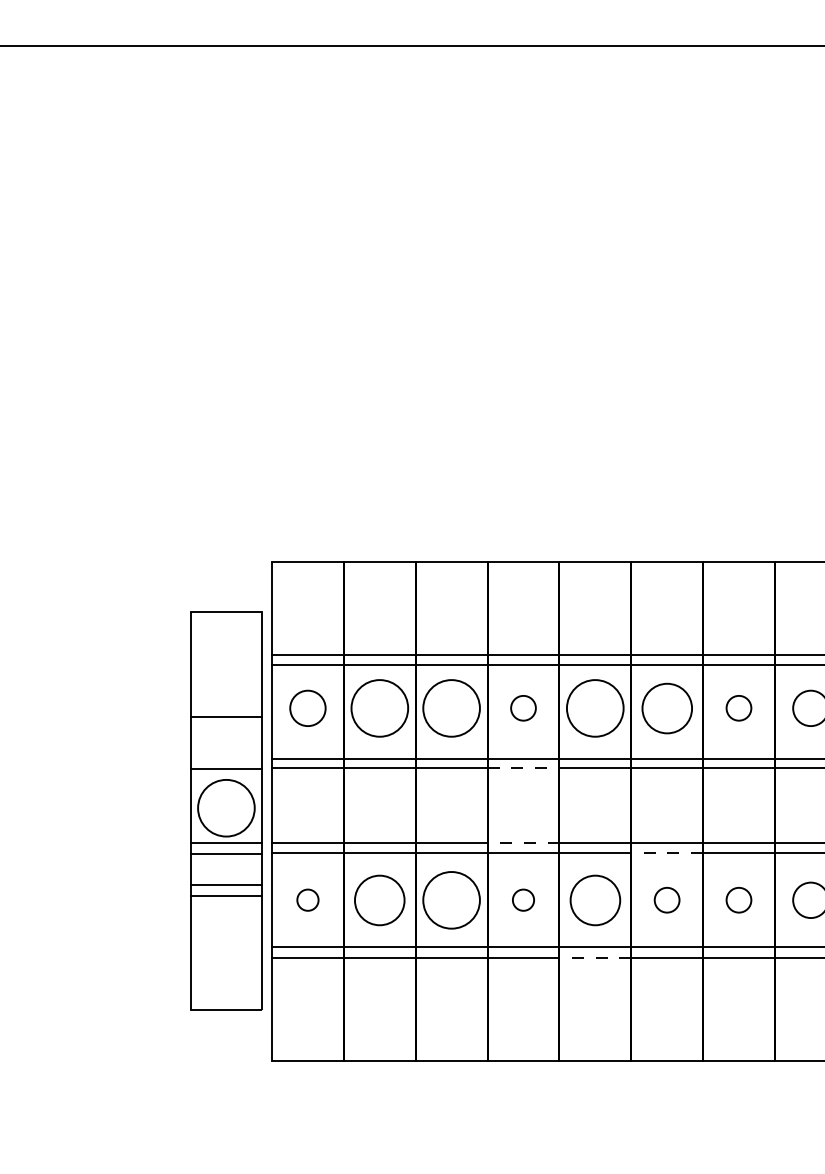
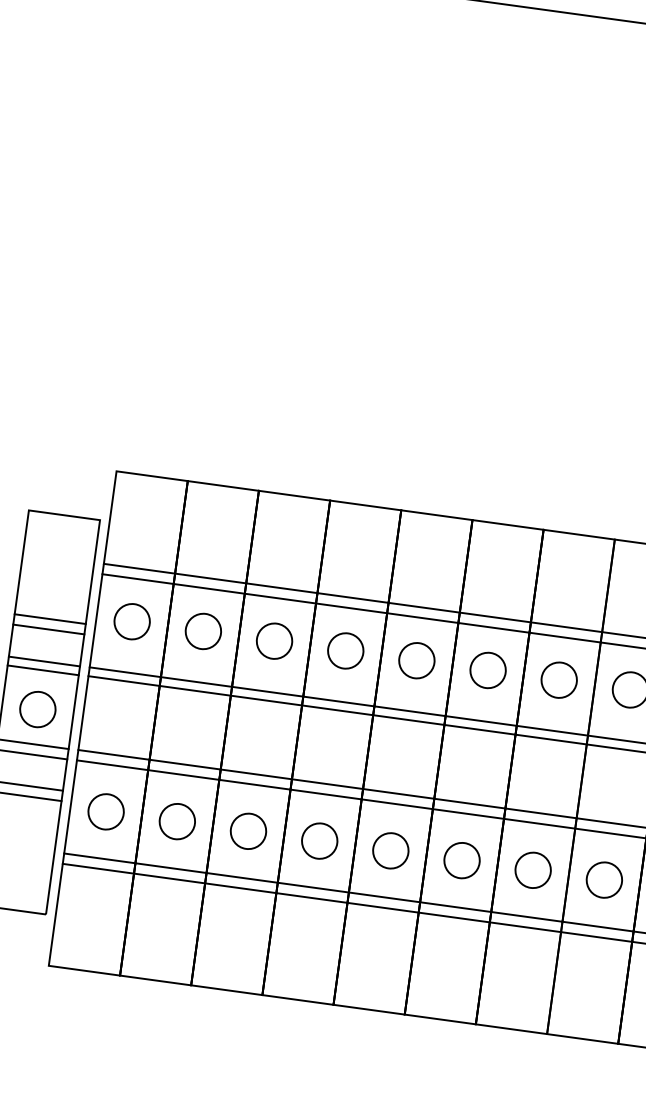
circle: (523, 707) -> (345, 650), size x1.43
circle: (666, 707) -> (487, 669), size x0.71
circle: (738, 707) -> (558, 679), size x1.43
circle: (379, 708) -> (203, 631), size x0.62
circle: (451, 708) -> (274, 641), size x0.62
circle: (595, 708) -> (417, 660), size x0.62
line: (226, 727) -> (48, 629), added
line: (226, 759) -> (44, 661), added
line: (523, 768) -> (337, 710), dashed -> solid
circle: (226, 807) -> (38, 708), size x0.62
line: (523, 842) -> (327, 783), dashed -> solid
line: (667, 853) -> (468, 814), dashed -> solid
circle: (307, 899) -> (105, 810), size x1.67
circle: (379, 899) -> (177, 820), size x0.71
circle: (523, 899) -> (319, 840), size x1.67
circle: (594, 899) -> (390, 849), size x0.71
circle: (666, 899) -> (461, 859), size x1.43
circle: (738, 899) -> (532, 869), size x1.43
circle: (451, 900) -> (248, 831), size x0.62
line: (595, 957) -> (383, 907), dashed -> solid

